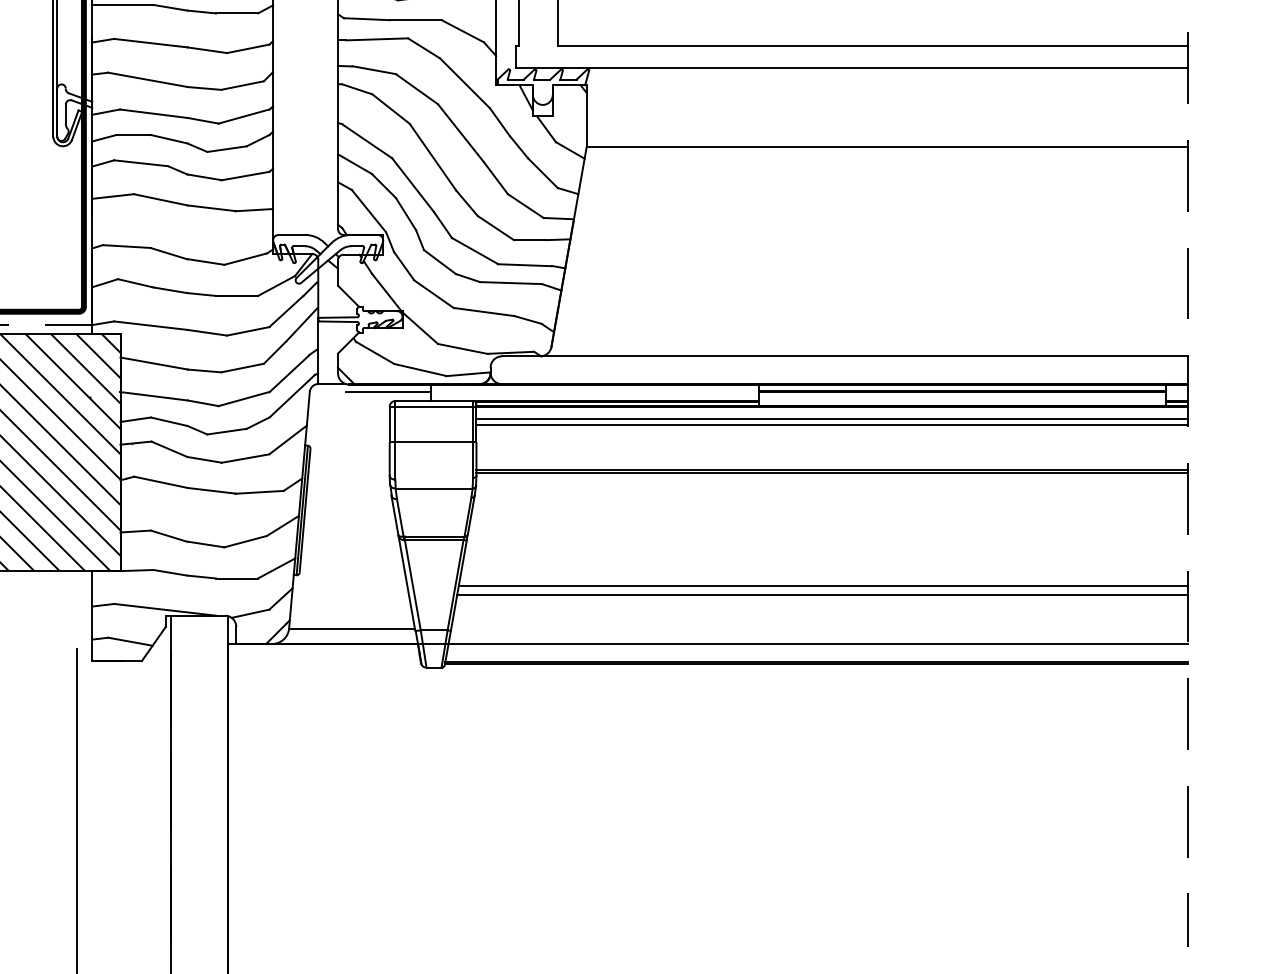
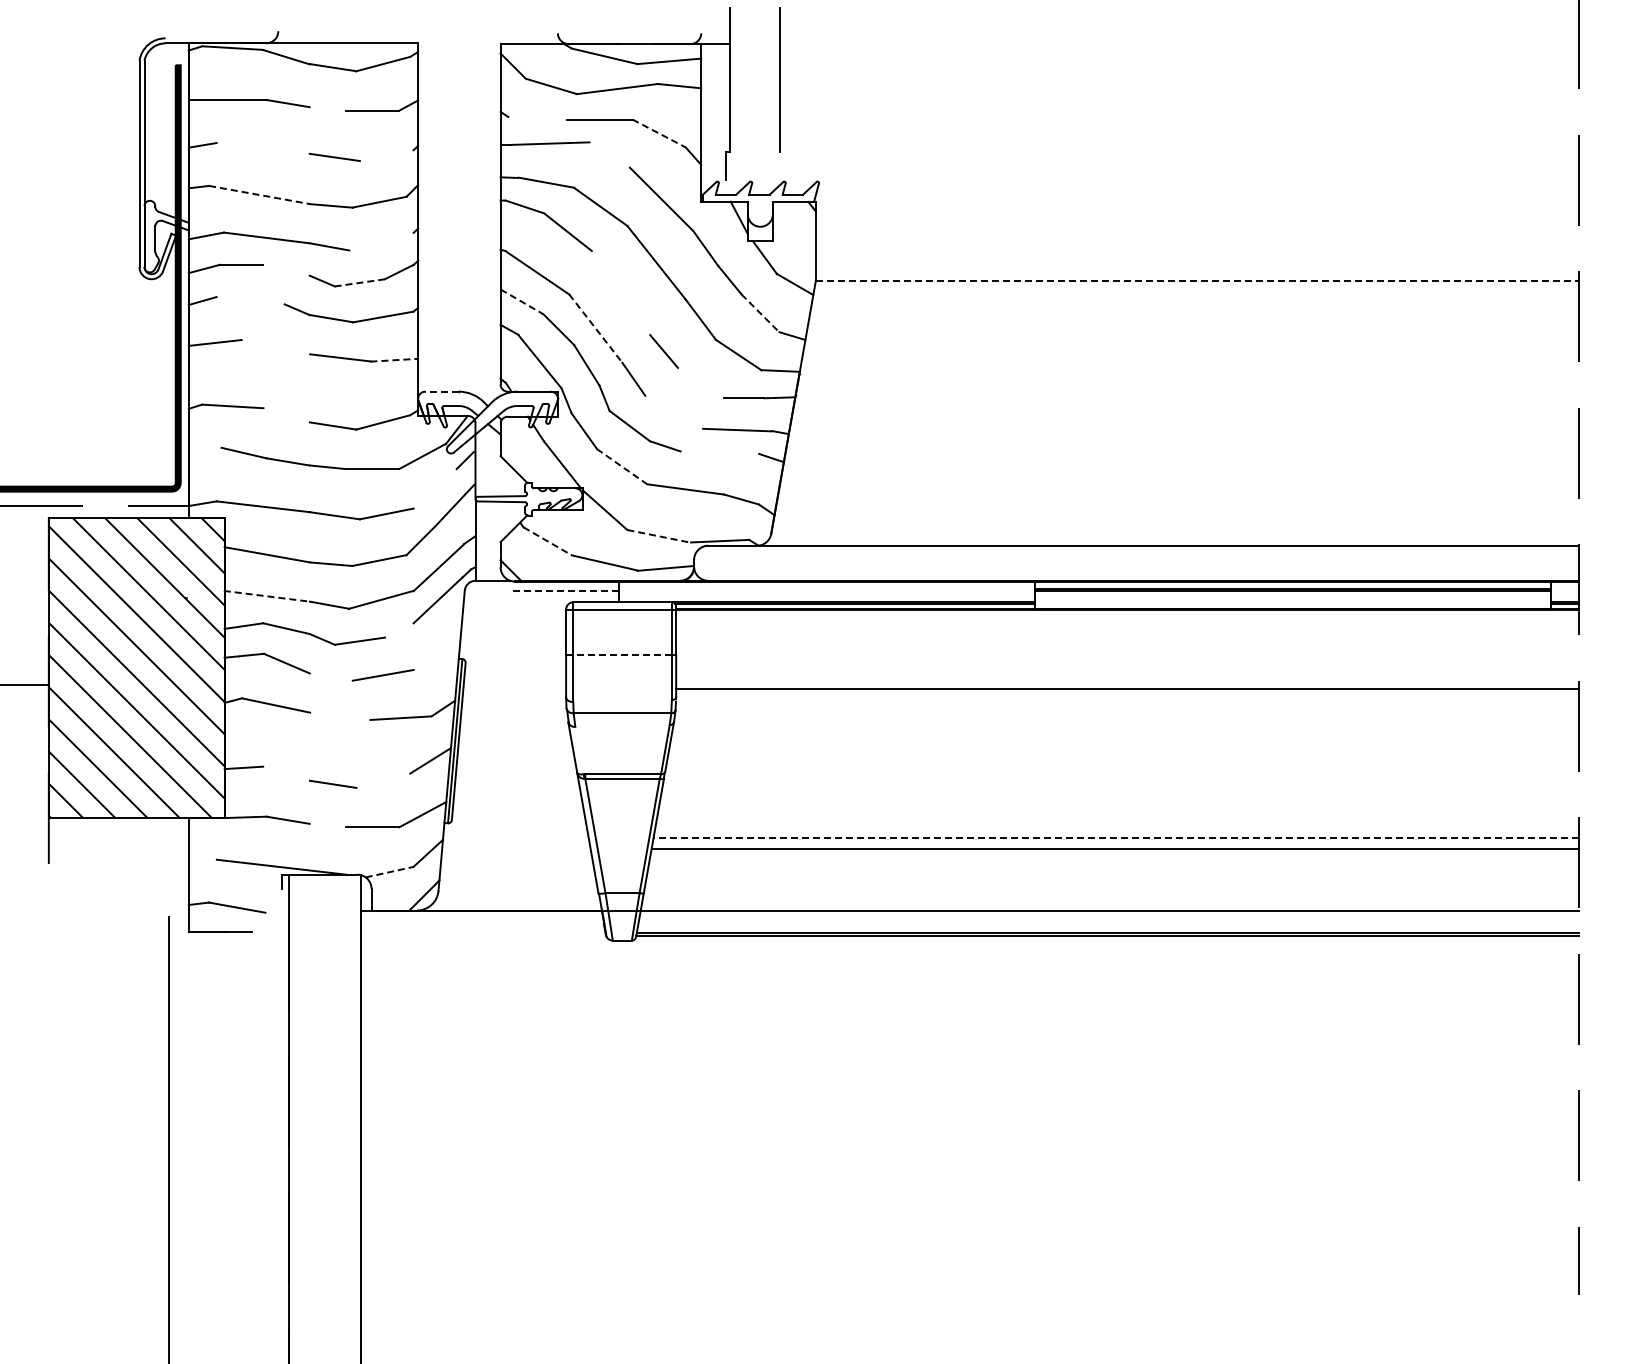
line: (201, 11) -> (327, 108), removed
line: (367, 18) -> (537, 117), removed
line: (463, 31) -> (659, 133), solid -> dashed
line: (151, 43) -> (263, 148), removed
line: (873, 45) -> (1179, 151), removed
line: (423, 47) -> (609, 154), removed
line: (248, 48) -> (386, 155), removed
line: (852, 68) -> (1152, 180), removed
line: (148, 80) -> (260, 195), solid -> dashed
line: (243, 116) -> (380, 241), removed
line: (169, 138) -> (286, 269), removed
line: (887, 147) -> (1197, 280), solid -> dashed
line: (226, 148) -> (359, 282), solid -> dashed
line: (433, 157) -> (621, 293), removed
line: (140, 163) -> (250, 300), removed
line: (355, 163) -> (522, 301), solid -> dashed
line: (542, 173) -> (760, 313), solid -> dashed
line: (413, 185) -> (596, 328), solid -> dashed
line: (160, 200) -> (275, 347), removed
line: (254, 210) -> (394, 360), solid -> dashed
line: (495, 227) -> (700, 382), removed
line: (291, 234) -> (441, 391), solid -> dashed
line: (474, 250) -> (673, 411), removed
line: (169, 253) -> (286, 415), removed
line: (104, 282) -> (204, 452), removed
line: (510, 282) -> (719, 452), removed
line: (434, 293) -> (622, 466), solid -> dashed
line: (285, 311) -> (434, 488), removed
line: (463, 349) -> (659, 536), solid -> dashed
line: (375, 353) -> (547, 541), solid -> dashed
line: (388, 391) -> (564, 590), solid -> dashed
line: (154, 396) -> (267, 596), solid -> dashed
line: (832, 419) -> (1127, 625), removed
line: (258, 423) -> (399, 630), removed
line: (832, 424) -> (1127, 632), removed
line: (288, 439) -> (437, 651), removed
line: (434, 442) -> (622, 654), solid -> dashed
line: (203, 459) -> (330, 676), removed
line: (832, 472) -> (1127, 693), removed
line: (211, 490) -> (340, 715), removed
line: (400, 517) -> (579, 750), removed
line: (169, 535) -> (286, 773), removed
line: (244, 541) -> (382, 780), removed
line: (201, 576) -> (327, 825), removed
line: (823, 586) -> (1116, 837), solid -> dashed
line: (103, 605) -> (202, 861), removed
line: (250, 614) -> (389, 872), solid -> dashed
line: (352, 628) -> (518, 890), removed
line: (153, 643) -> (266, 910), removed

